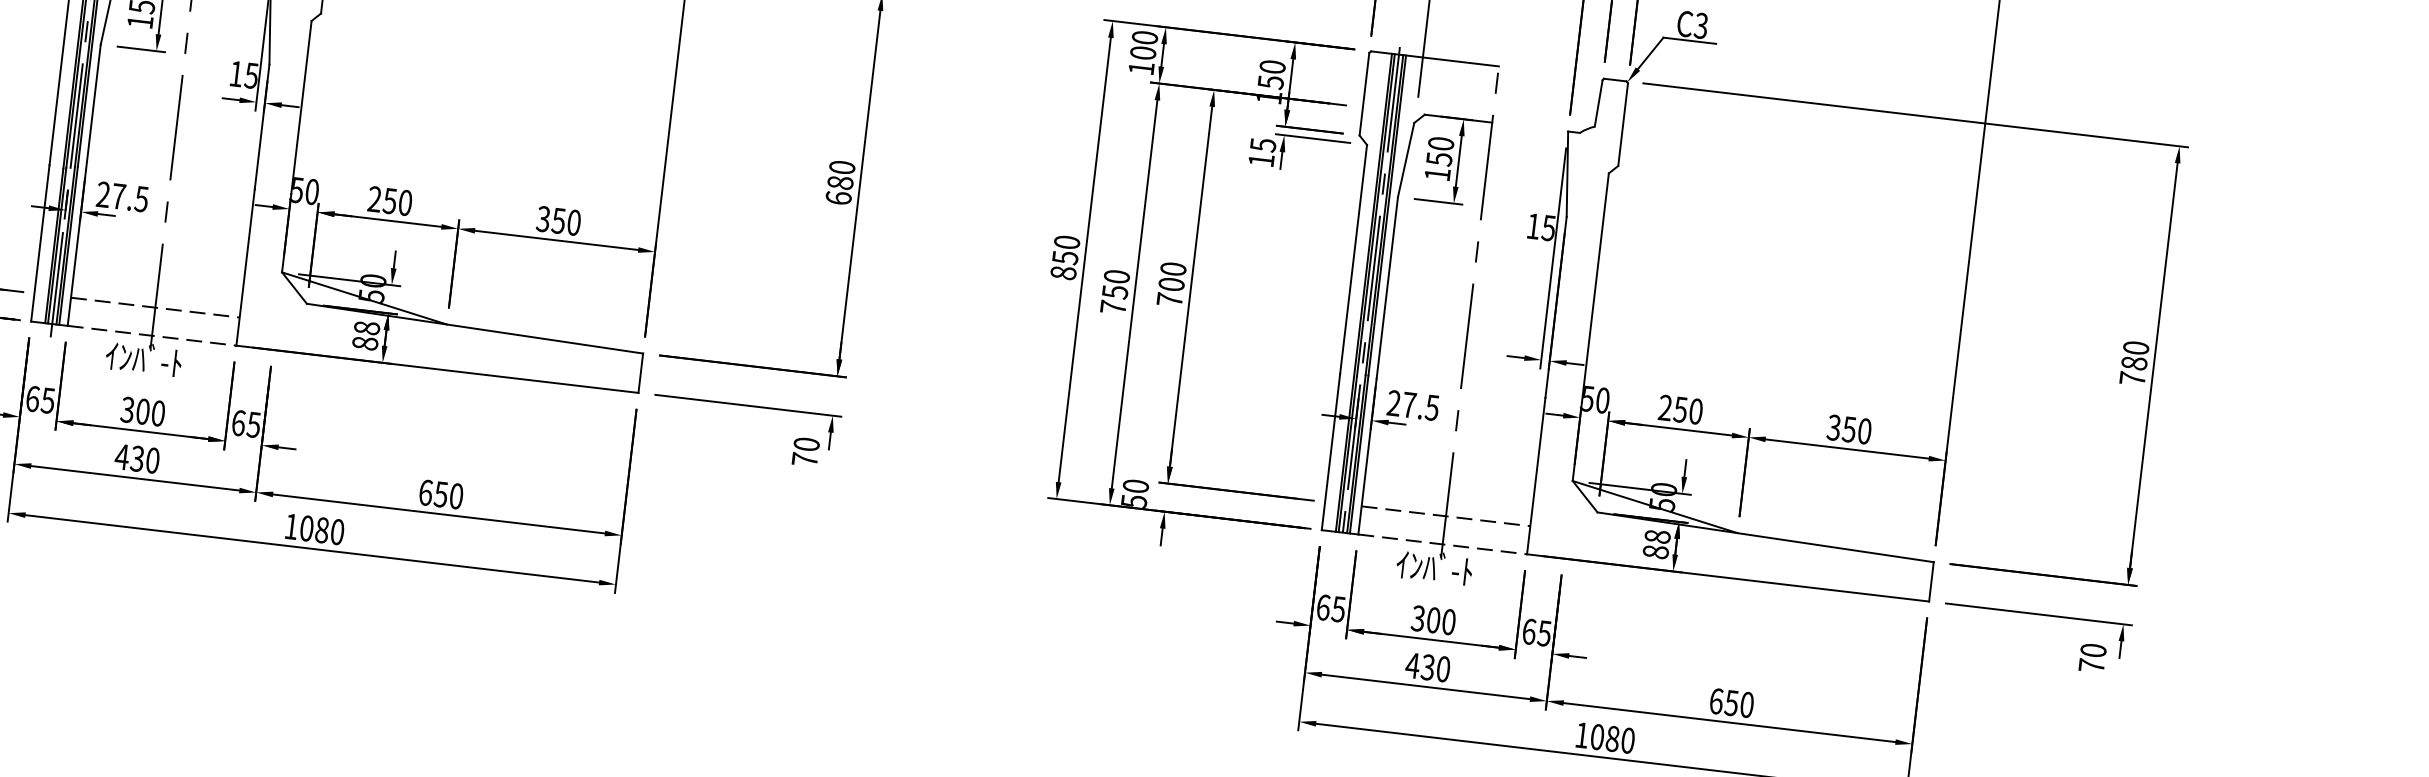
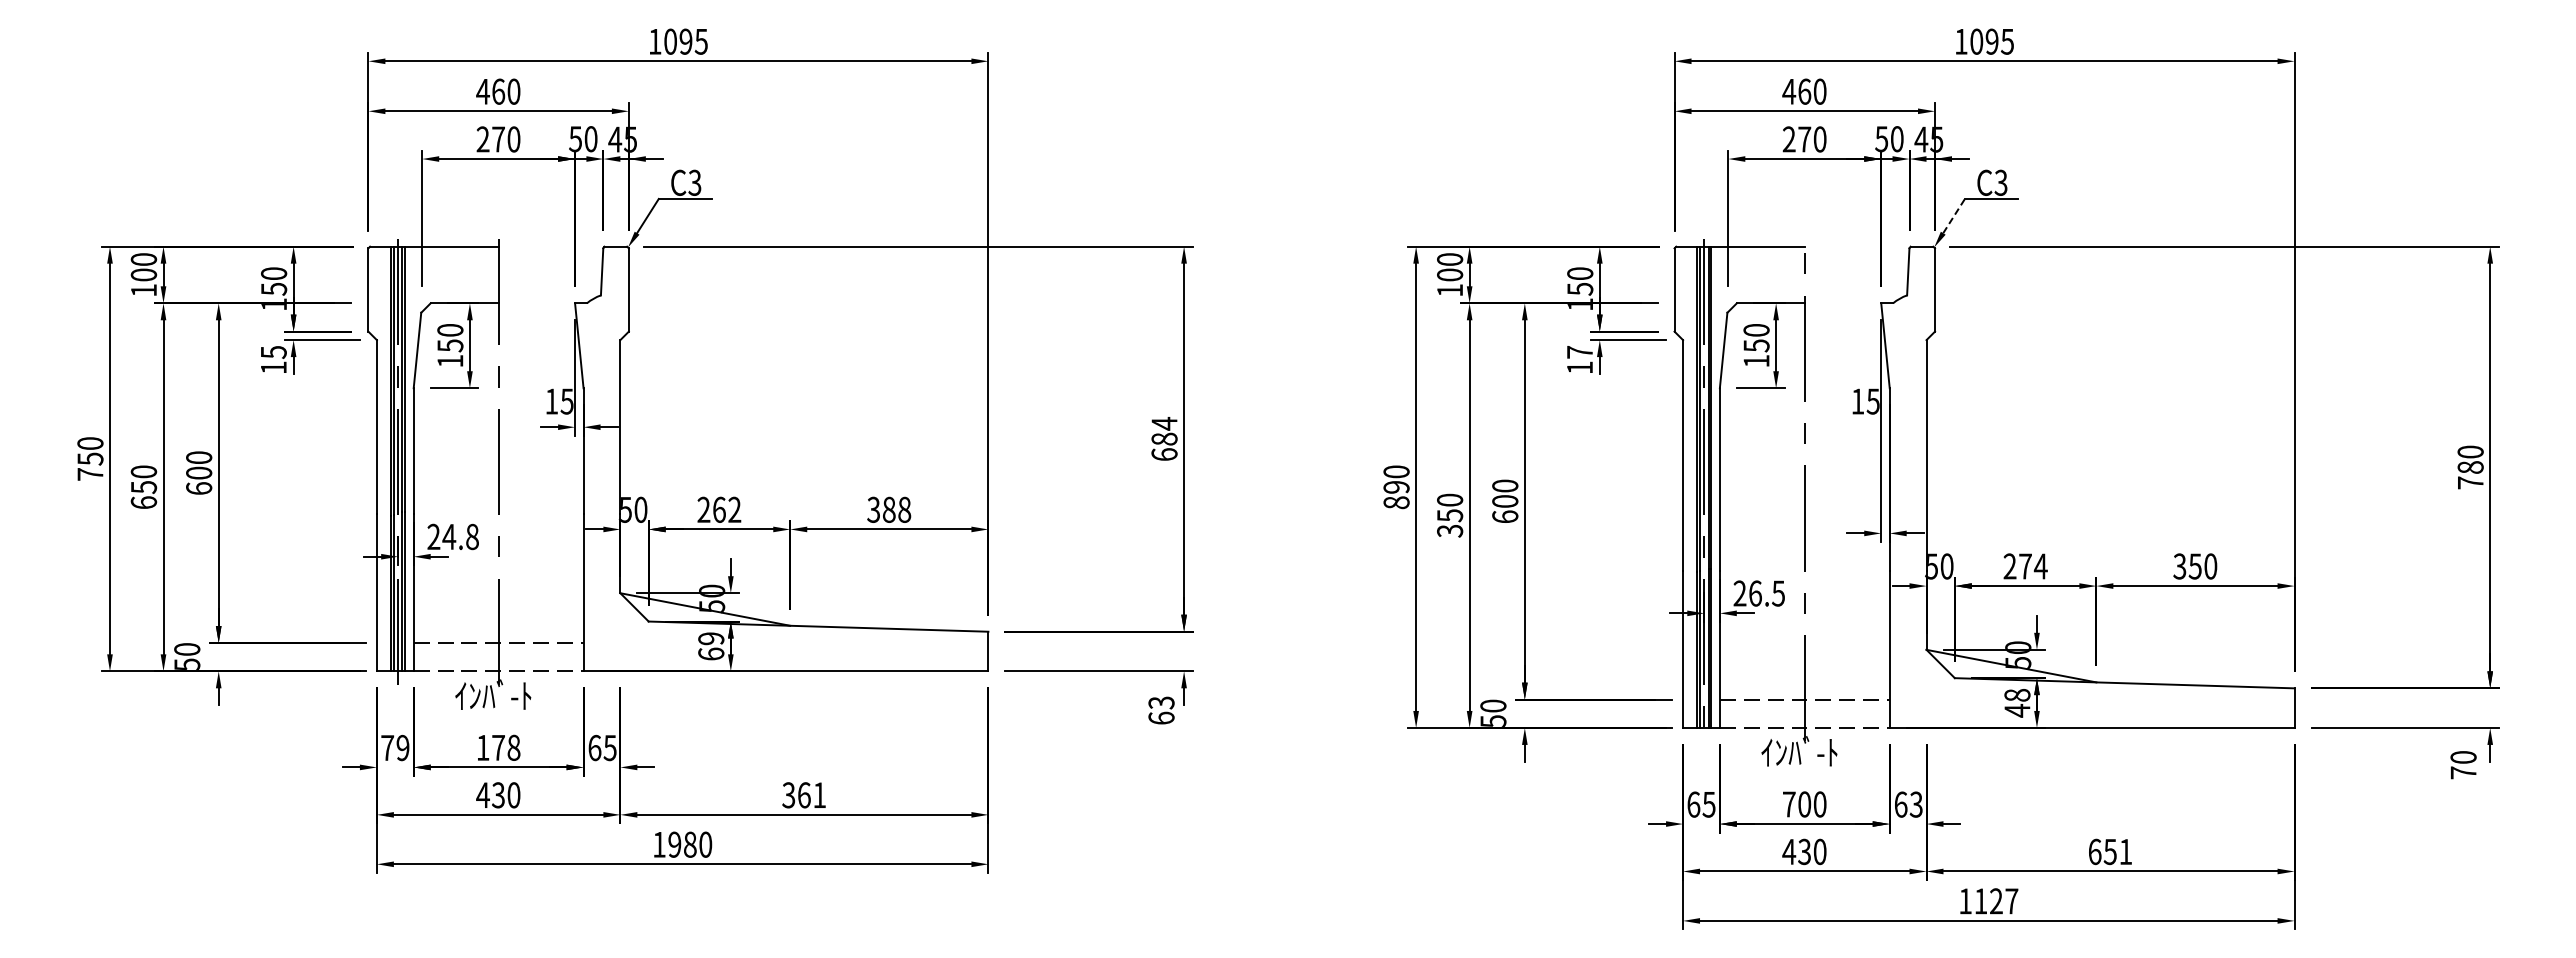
line: (1651, 52) -> (1954, 215), solid -> dashed
text: (1263, 145) -> (1580, 352), 15 -> 17
text: (842, 167) -> (1164, 423), 680 -> 684
text: (129, 197) -> (460, 536), 27.5 -> 24.8
text: (397, 201) -> (726, 509), 250 -> 262
text: (566, 221) -> (896, 509), 350 -> 388
text: (1065, 257) -> (1396, 487), 850 -> 890
text: (1170, 299) -> (1505, 516), 700 -> 600
text: (1113, 306) -> (1450, 530), 750 -> 350
text: (366, 335) -> (711, 646), 88 -> 69
text: (40, 399) -> (395, 747), 65 -> 79
text: (1409, 405) -> (1755, 593), 27.5 -> 26.5
text: (1687, 410) -> (2032, 566), 250 -> 274
text: (143, 411) -> (498, 747), 300 -> 178
text: (805, 451) -> (1161, 710), 70 -> 63
text: (441, 494) -> (804, 795), 650 -> 361
text: (306, 528) -> (674, 844), 1080 -> 1980
text: (1655, 551) -> (2017, 710), 88 -> 48
text: (1417, 618) -> (1788, 804), 300 -> 700
text: (1544, 633) -> (1916, 804), 65 -> 63
text: (1746, 704) -> (2125, 851), 650 -> 651
text: (1612, 739) -> (1996, 901), 1080 -> 1127

